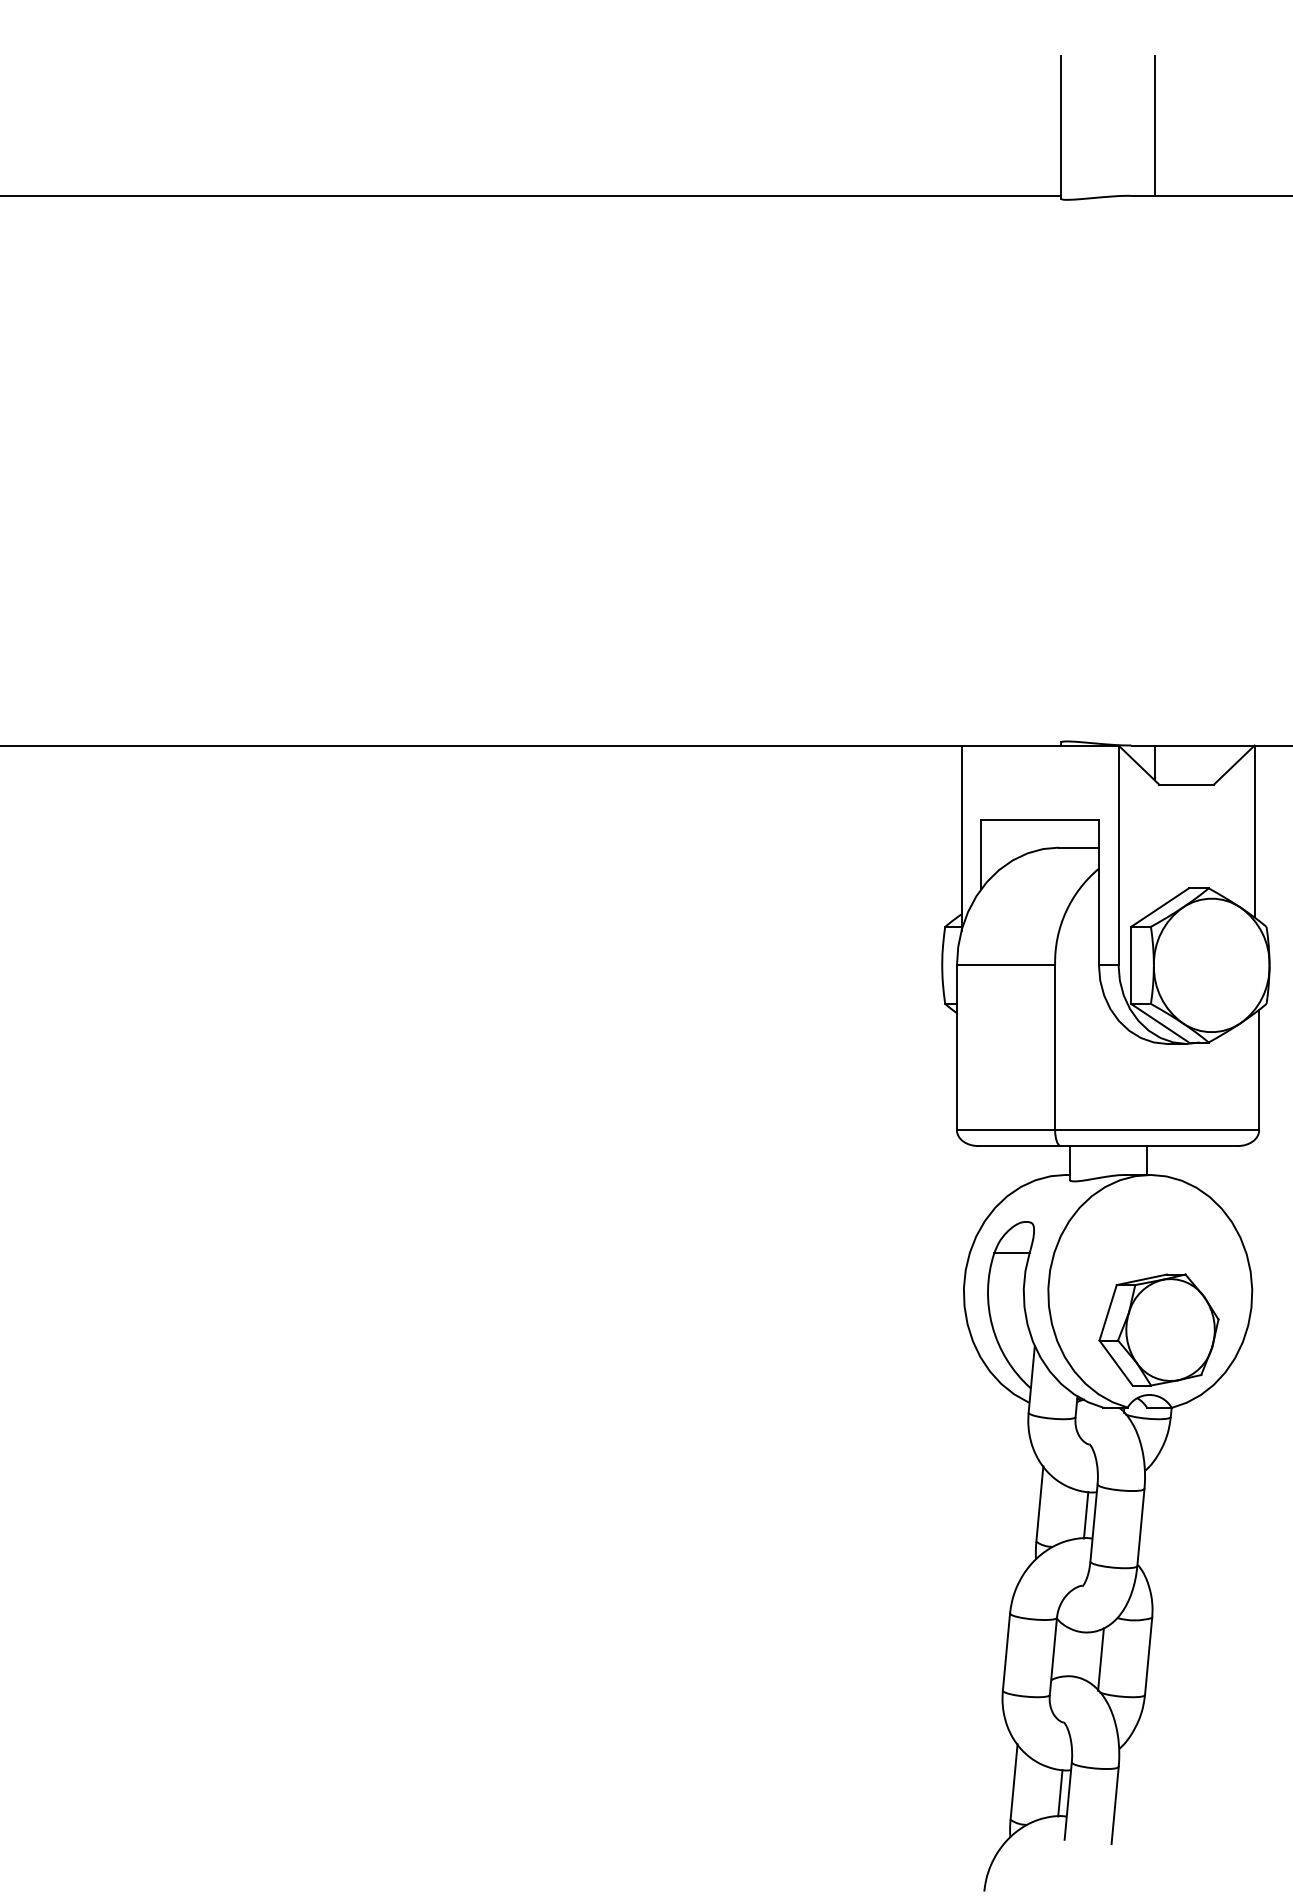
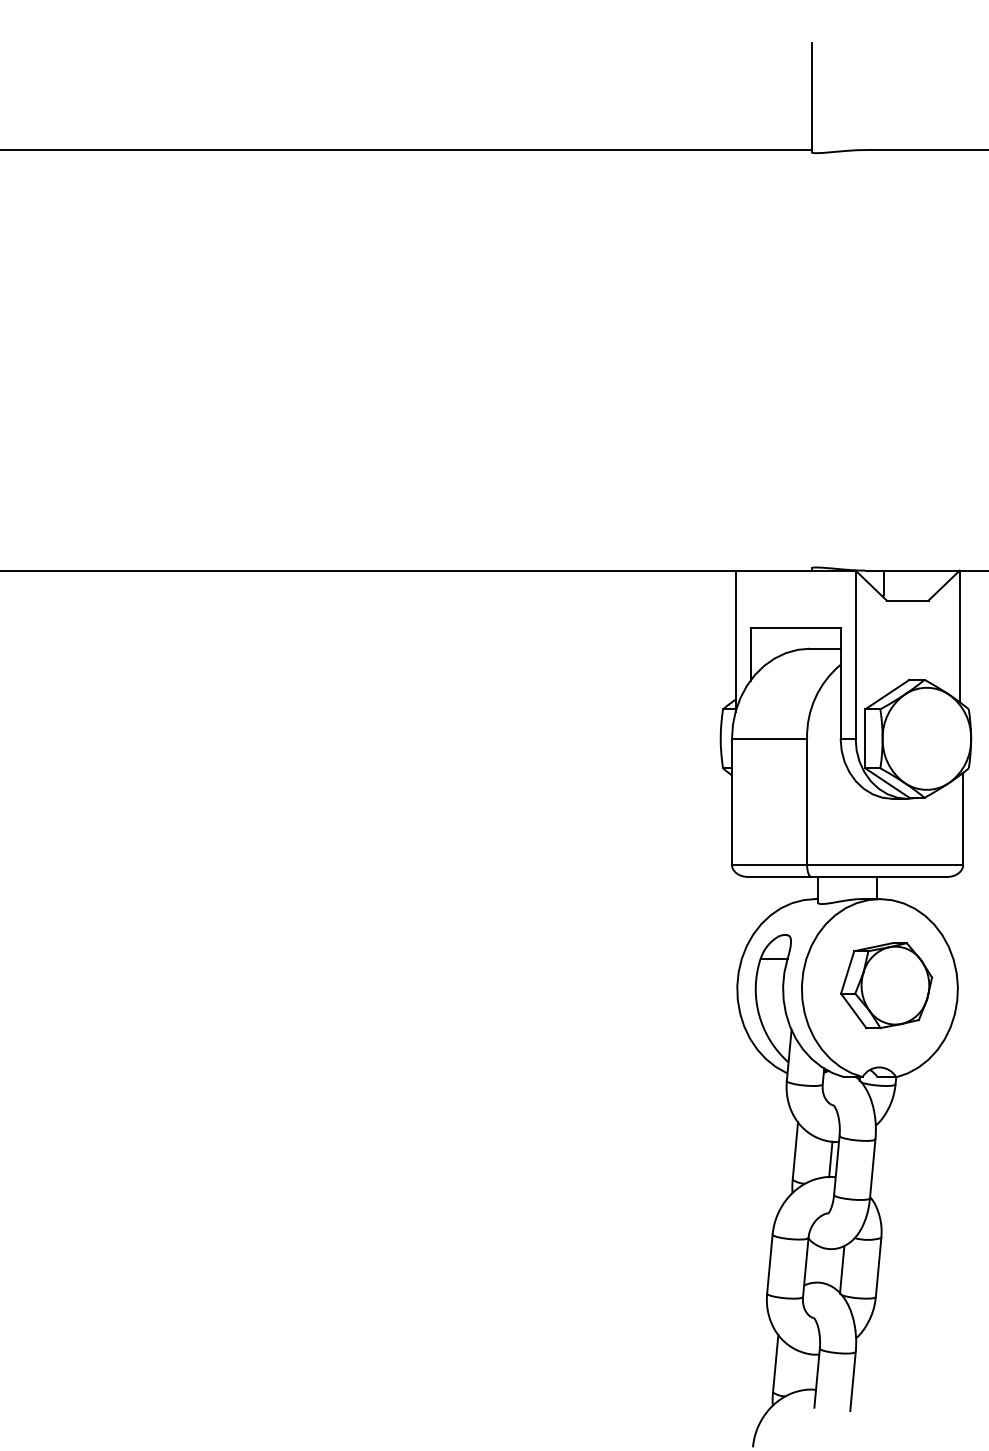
line: (1155, 125) -> (883, 96), removed
part: (1158, 1329) -> (886, 985), moved
line: (1060, 1793) -> (811, 1372), removed

